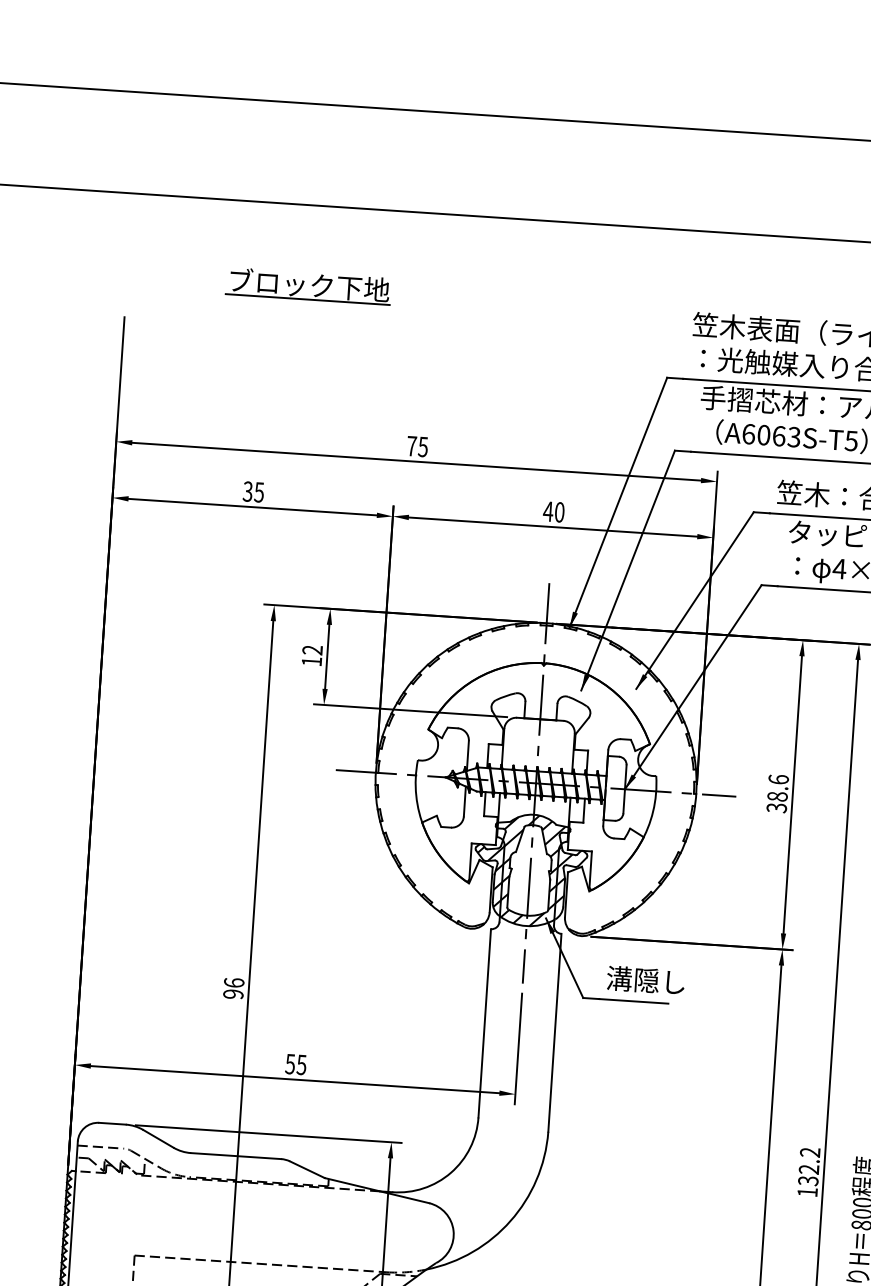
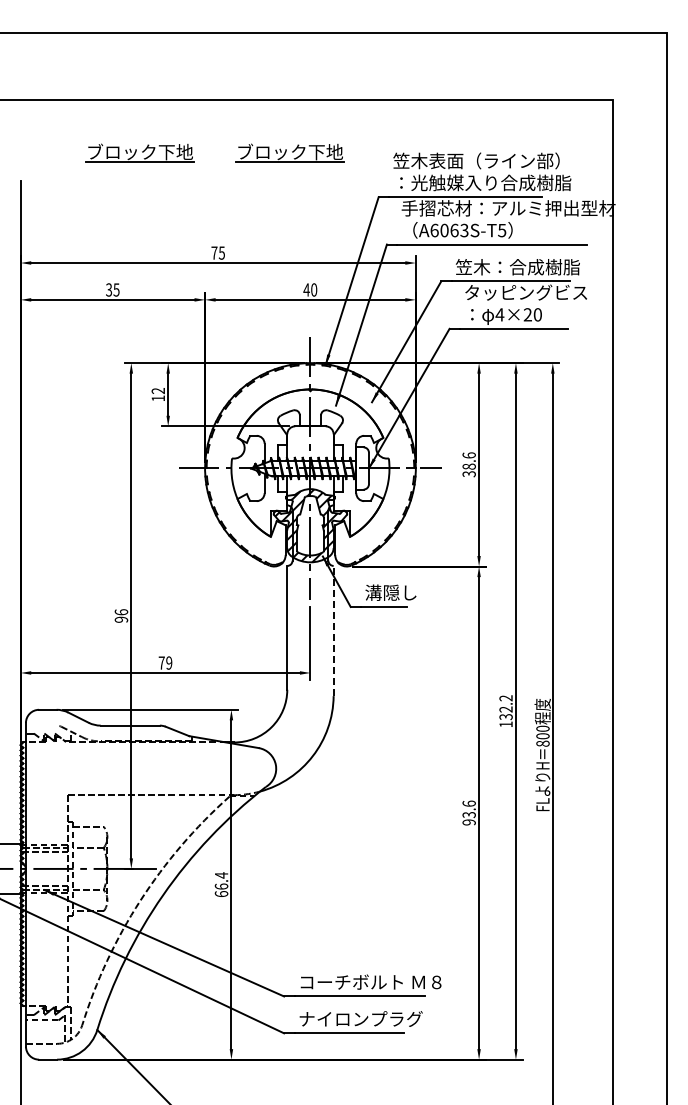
part: (536, 300) -> (289, 152), added
line: (554, 1032) -> (333, 630), solid -> dashed
text: (296, 1063) -> (165, 662), 55 -> 79
line: (99, 1146) -> (40, 725), removed

